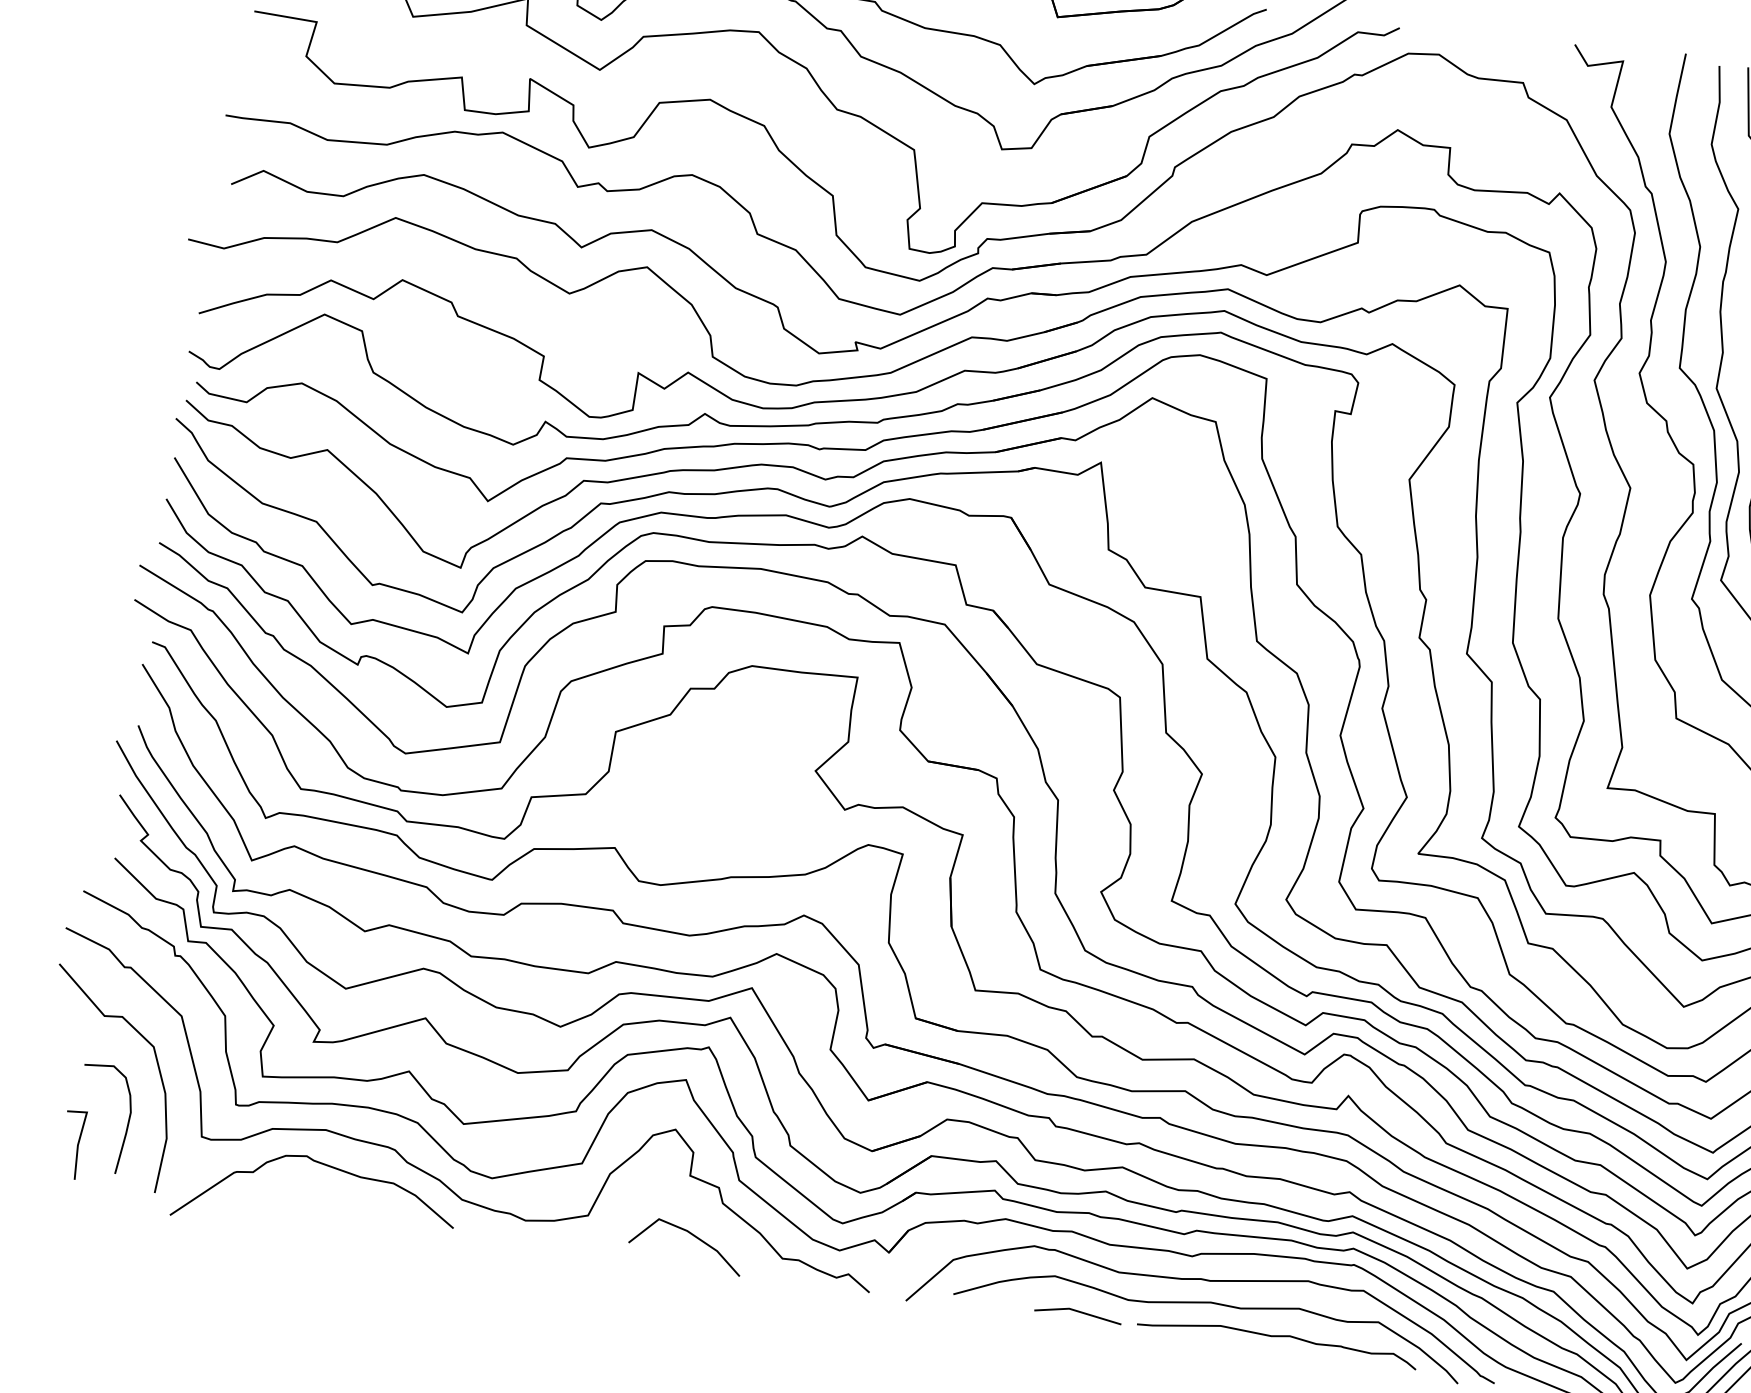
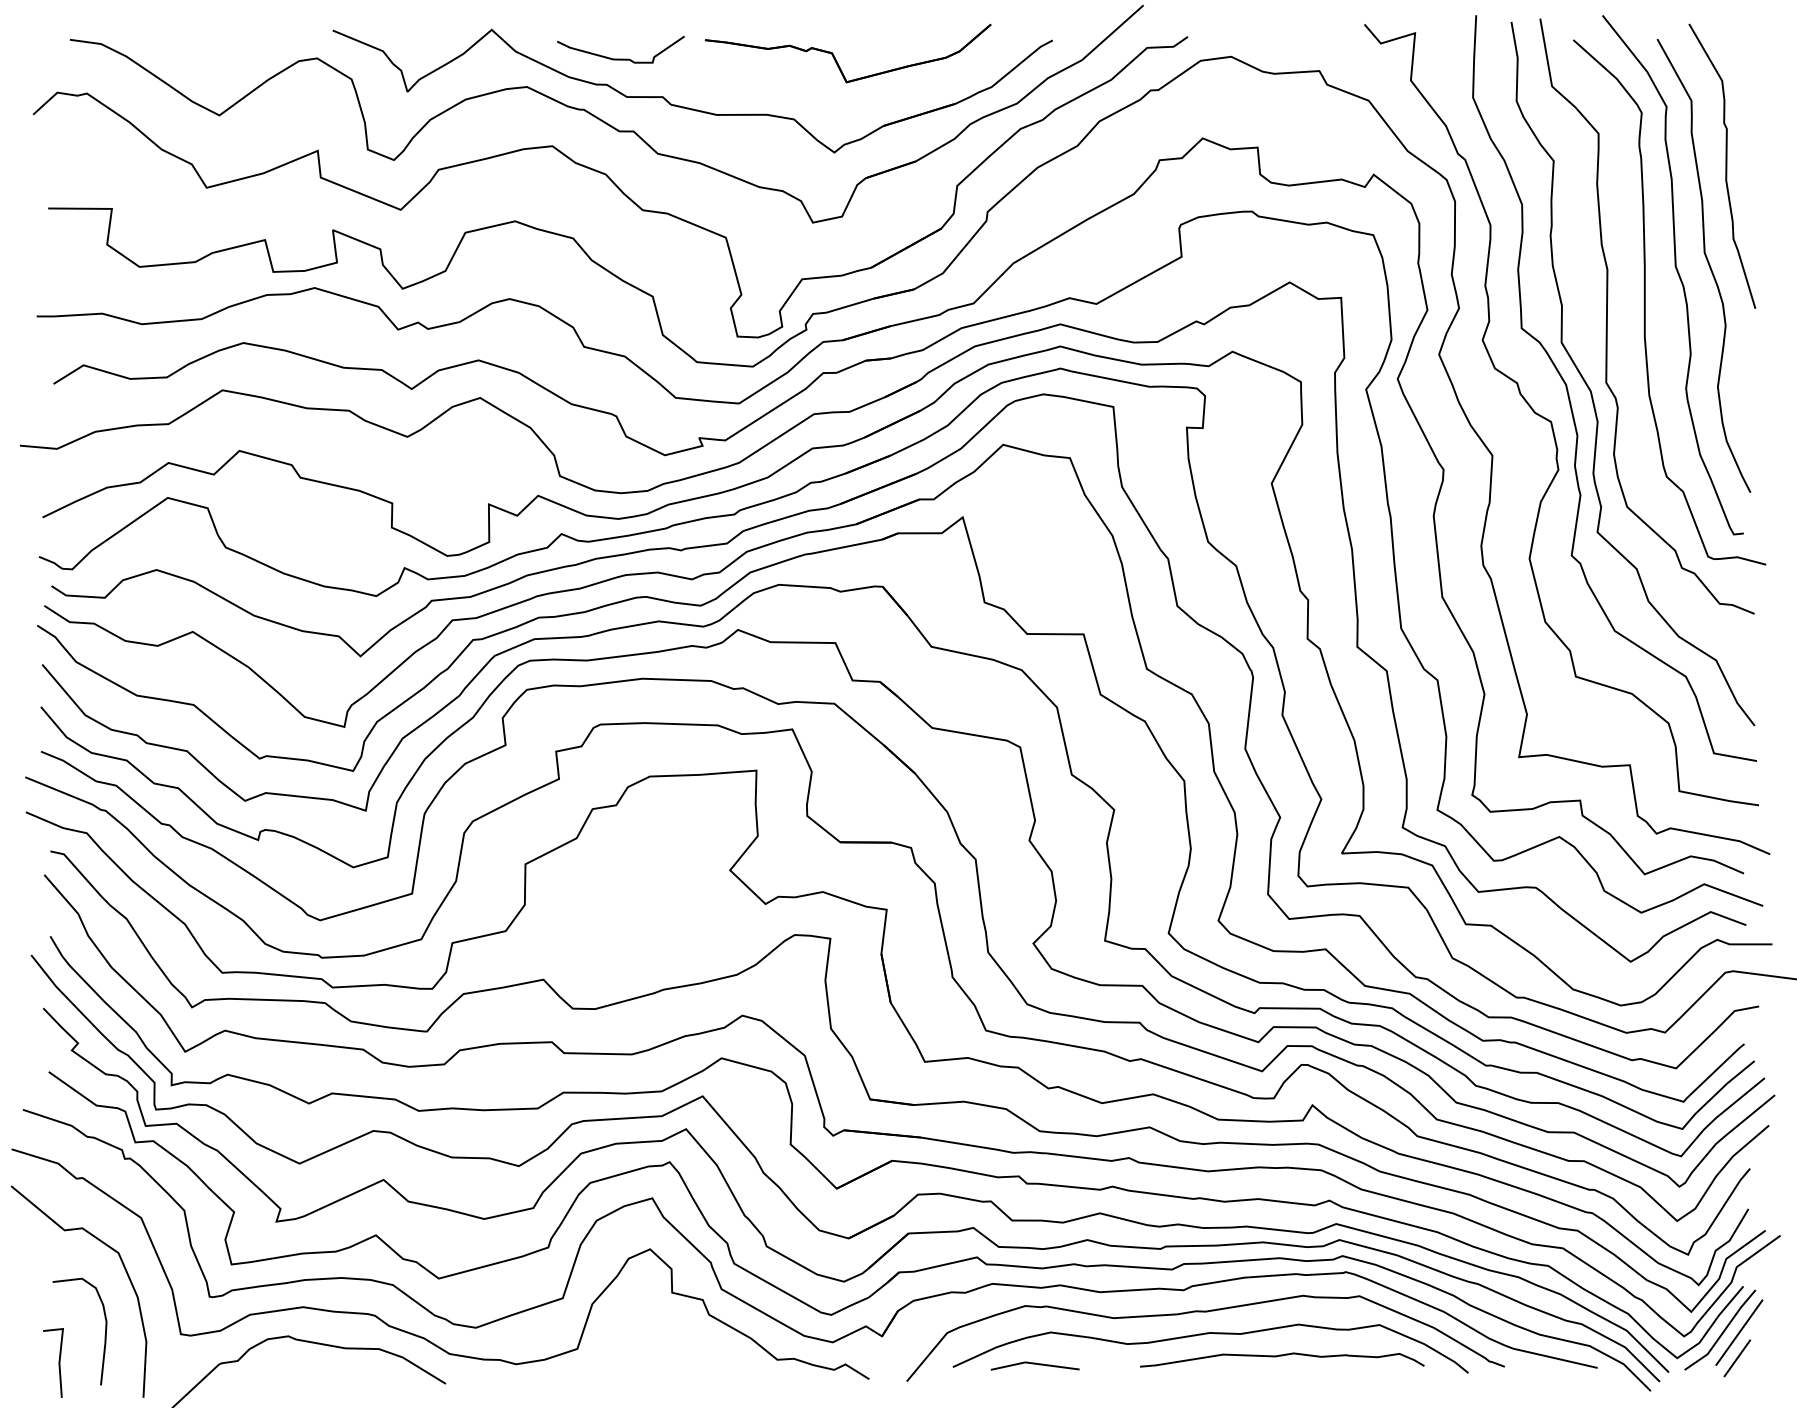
line: (693, 1236) -> (685, 1352), removed
line: (1077, 1312) -> (1034, 1364), moved

